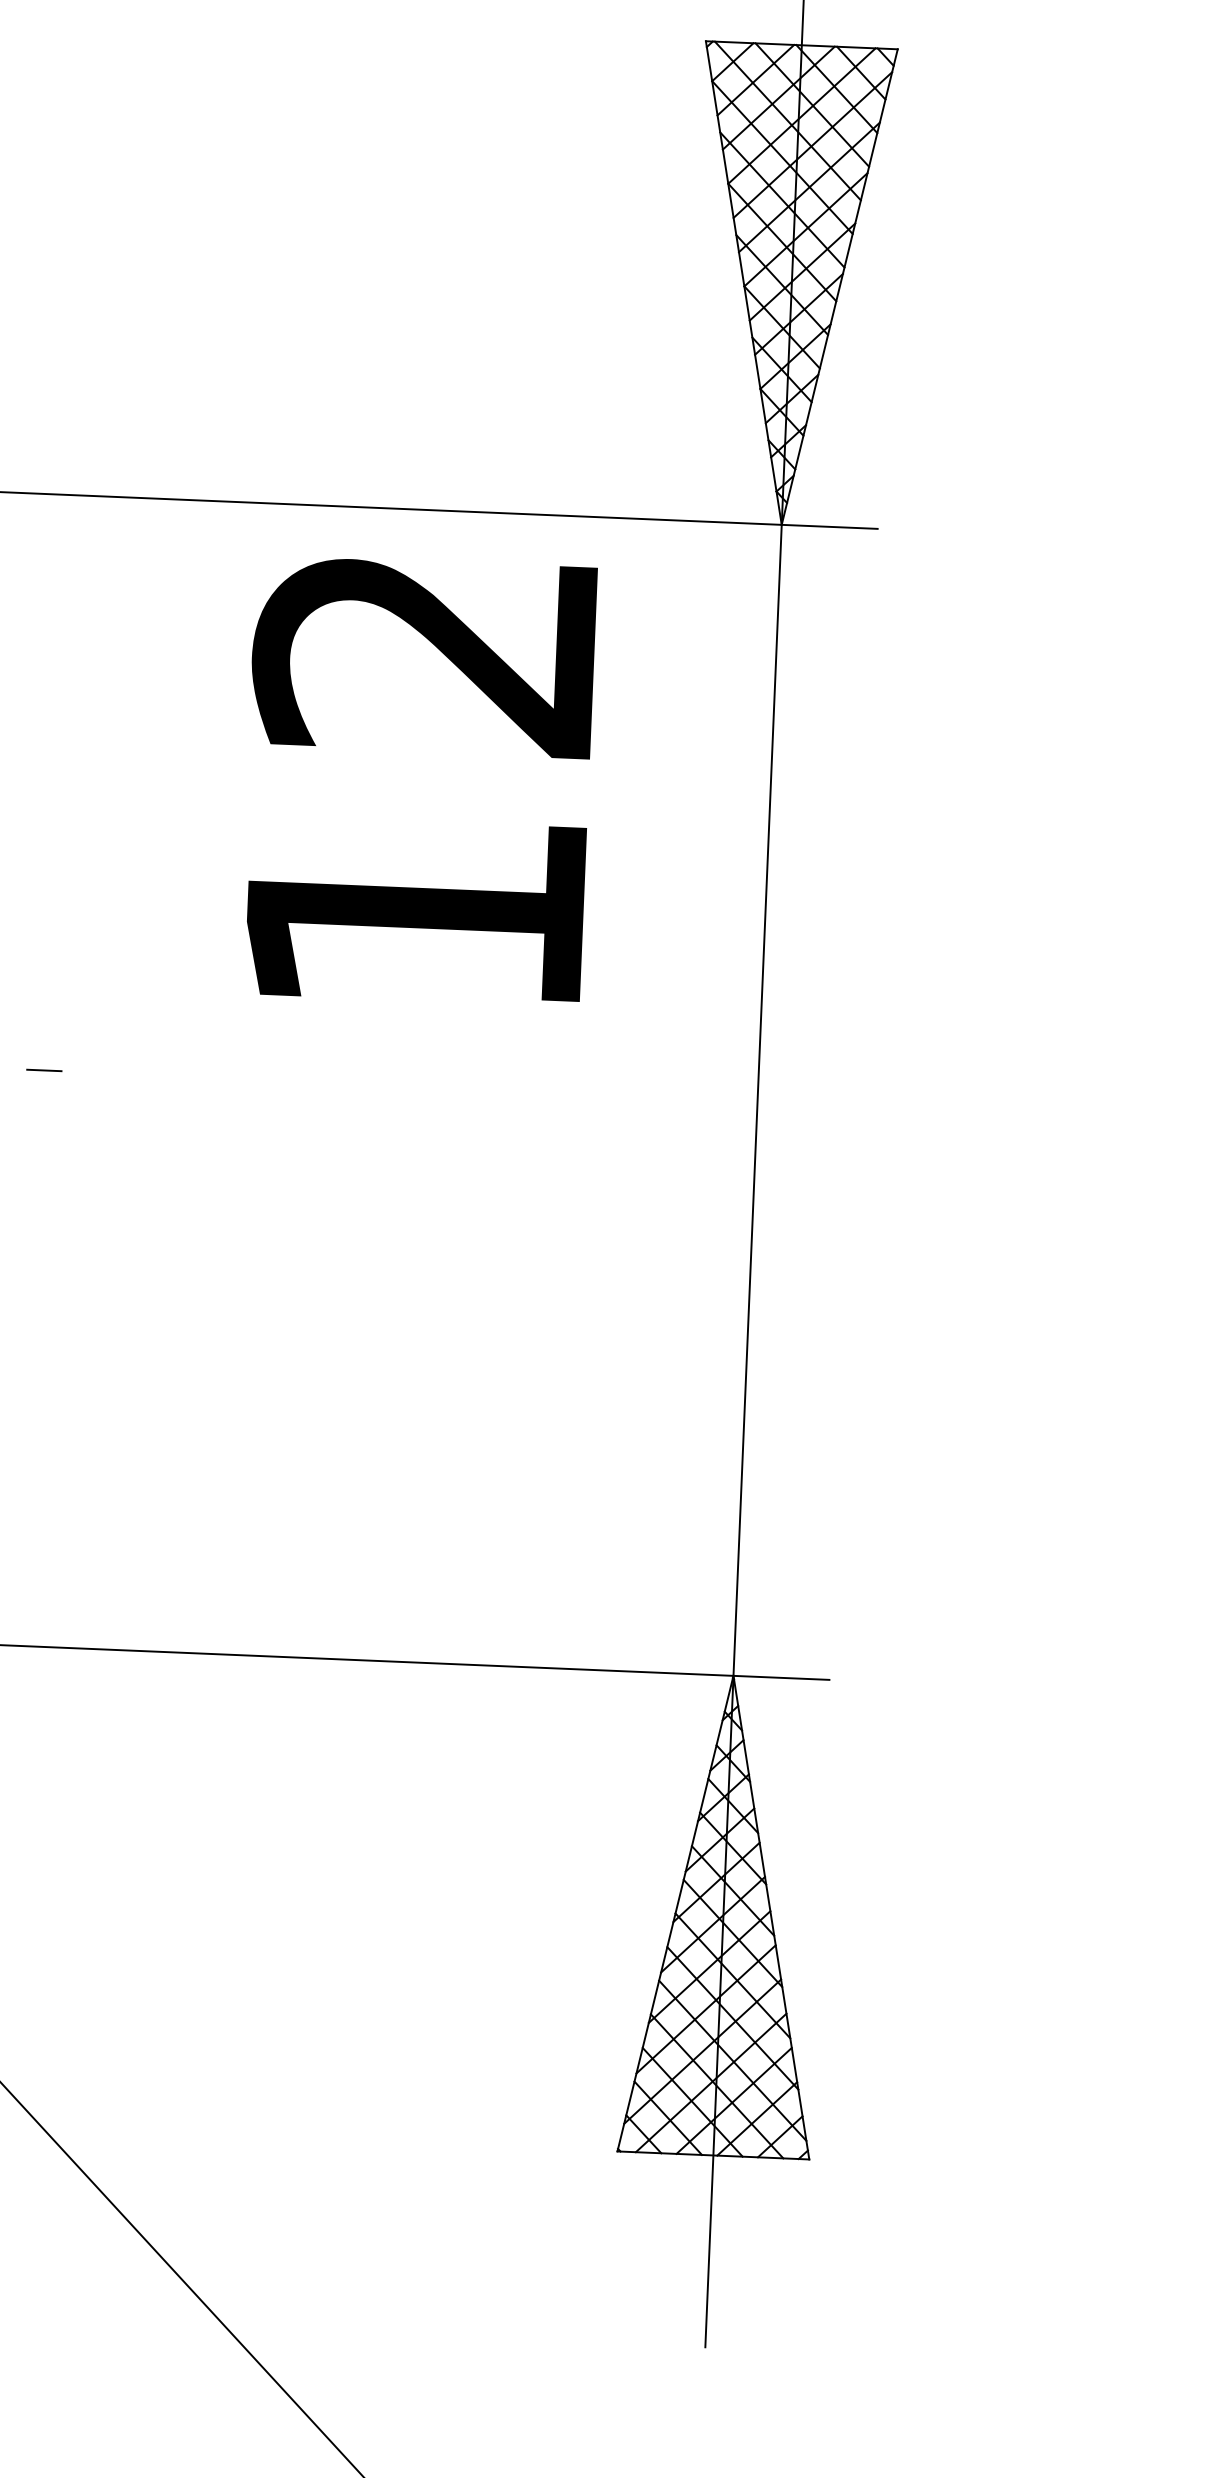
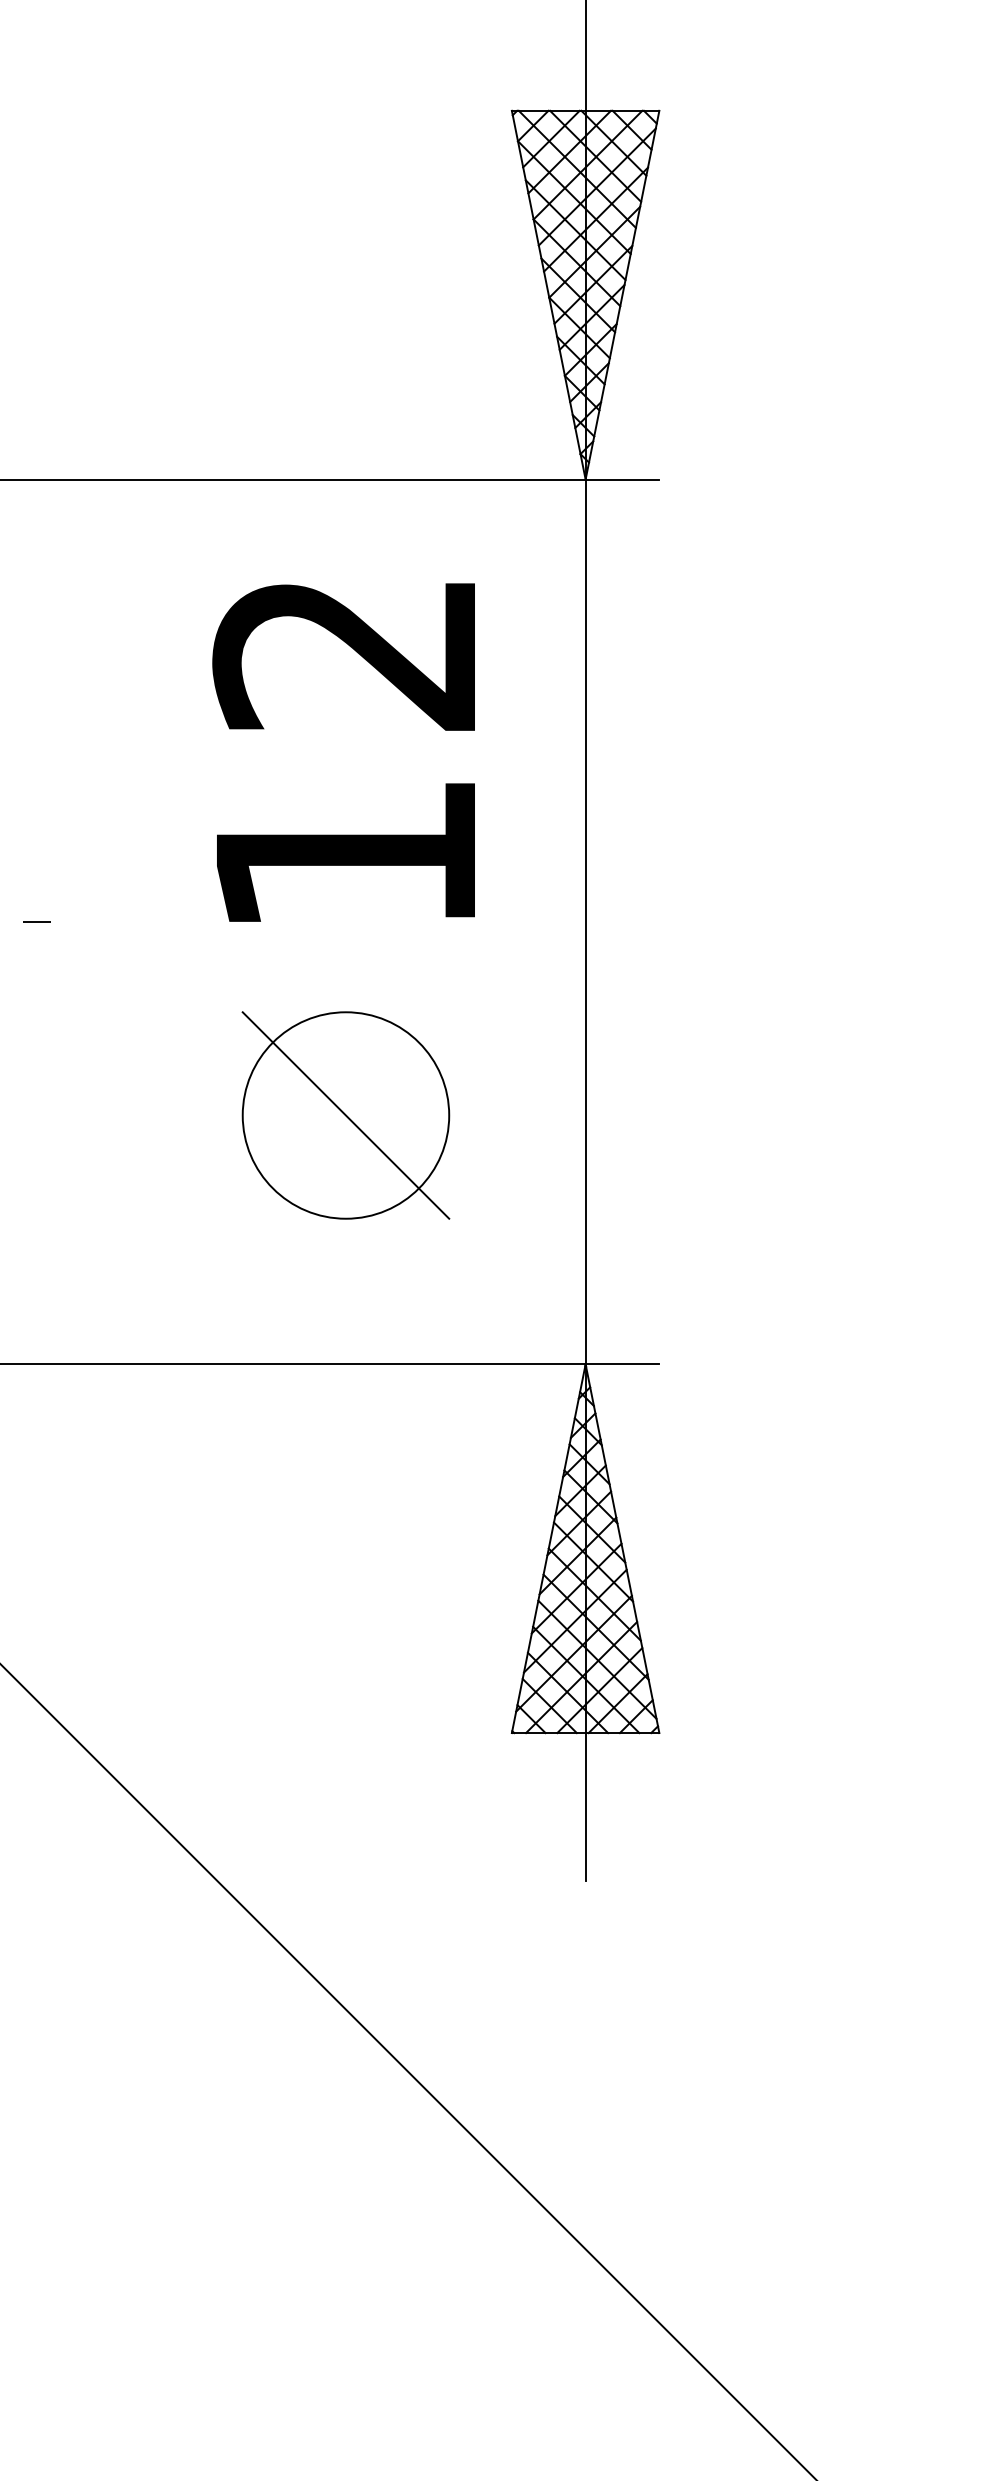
text: (417, 780) -> (343, 752), moved
part: (434, 1339) -> (345, 1115), added

